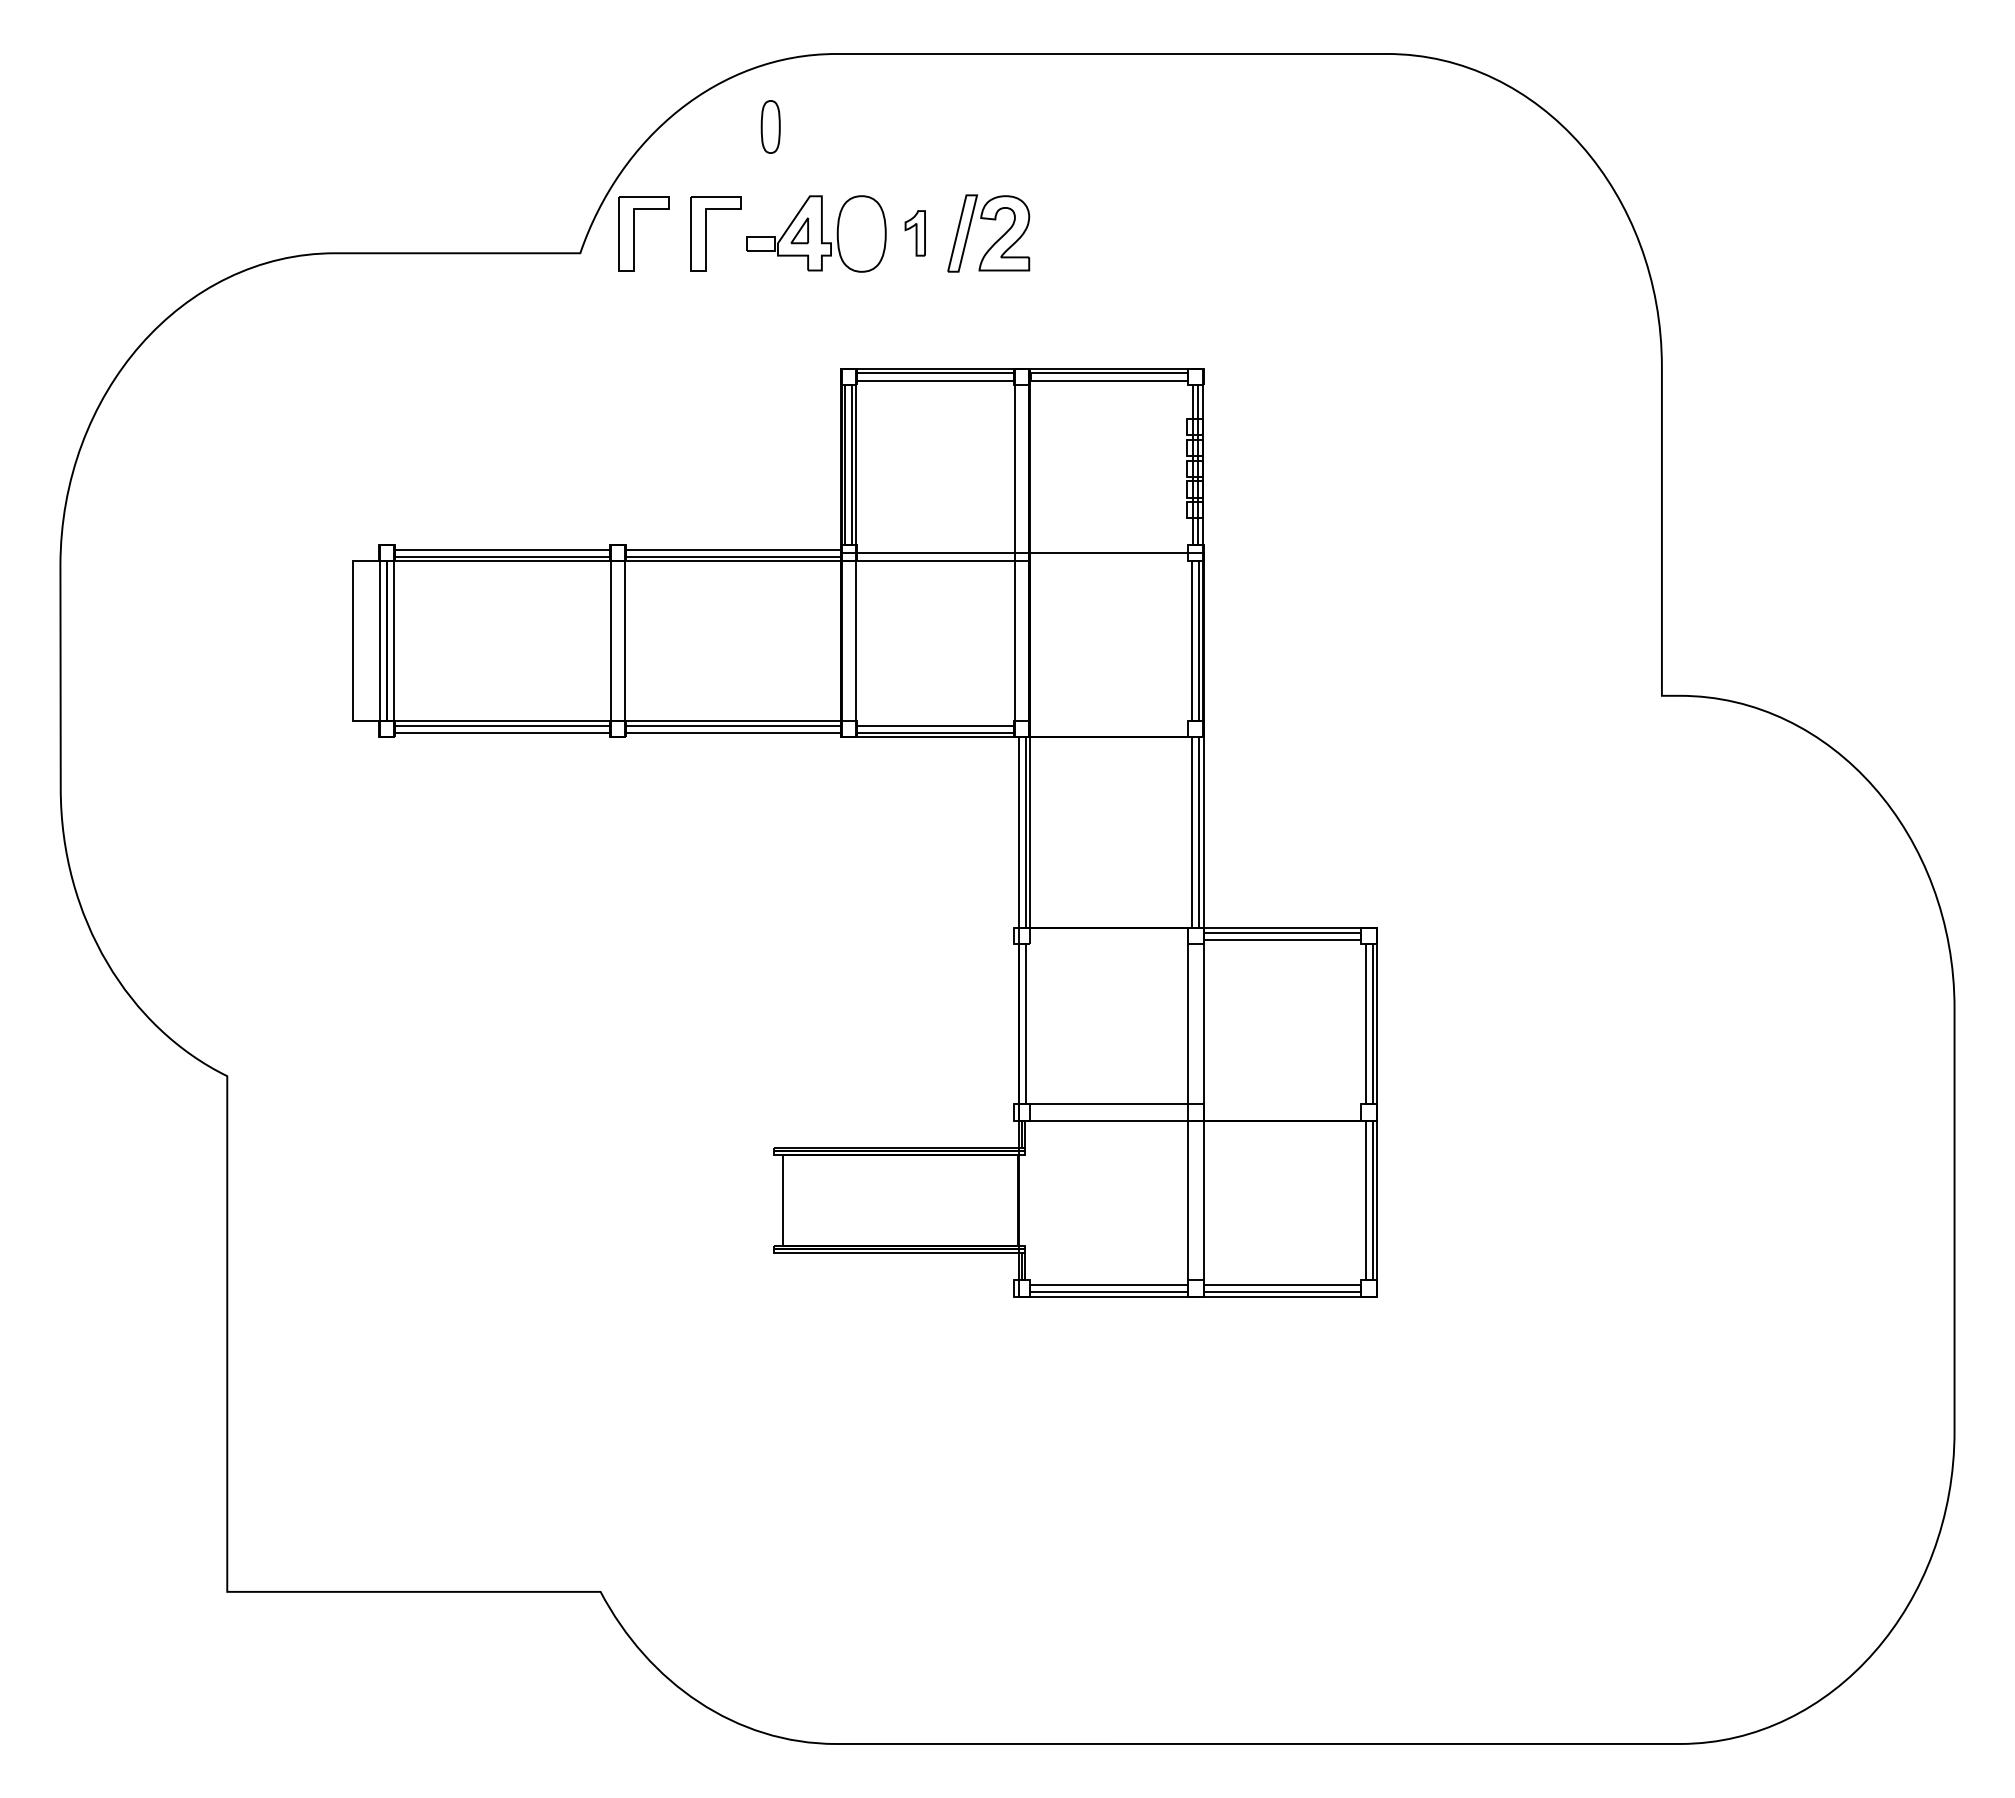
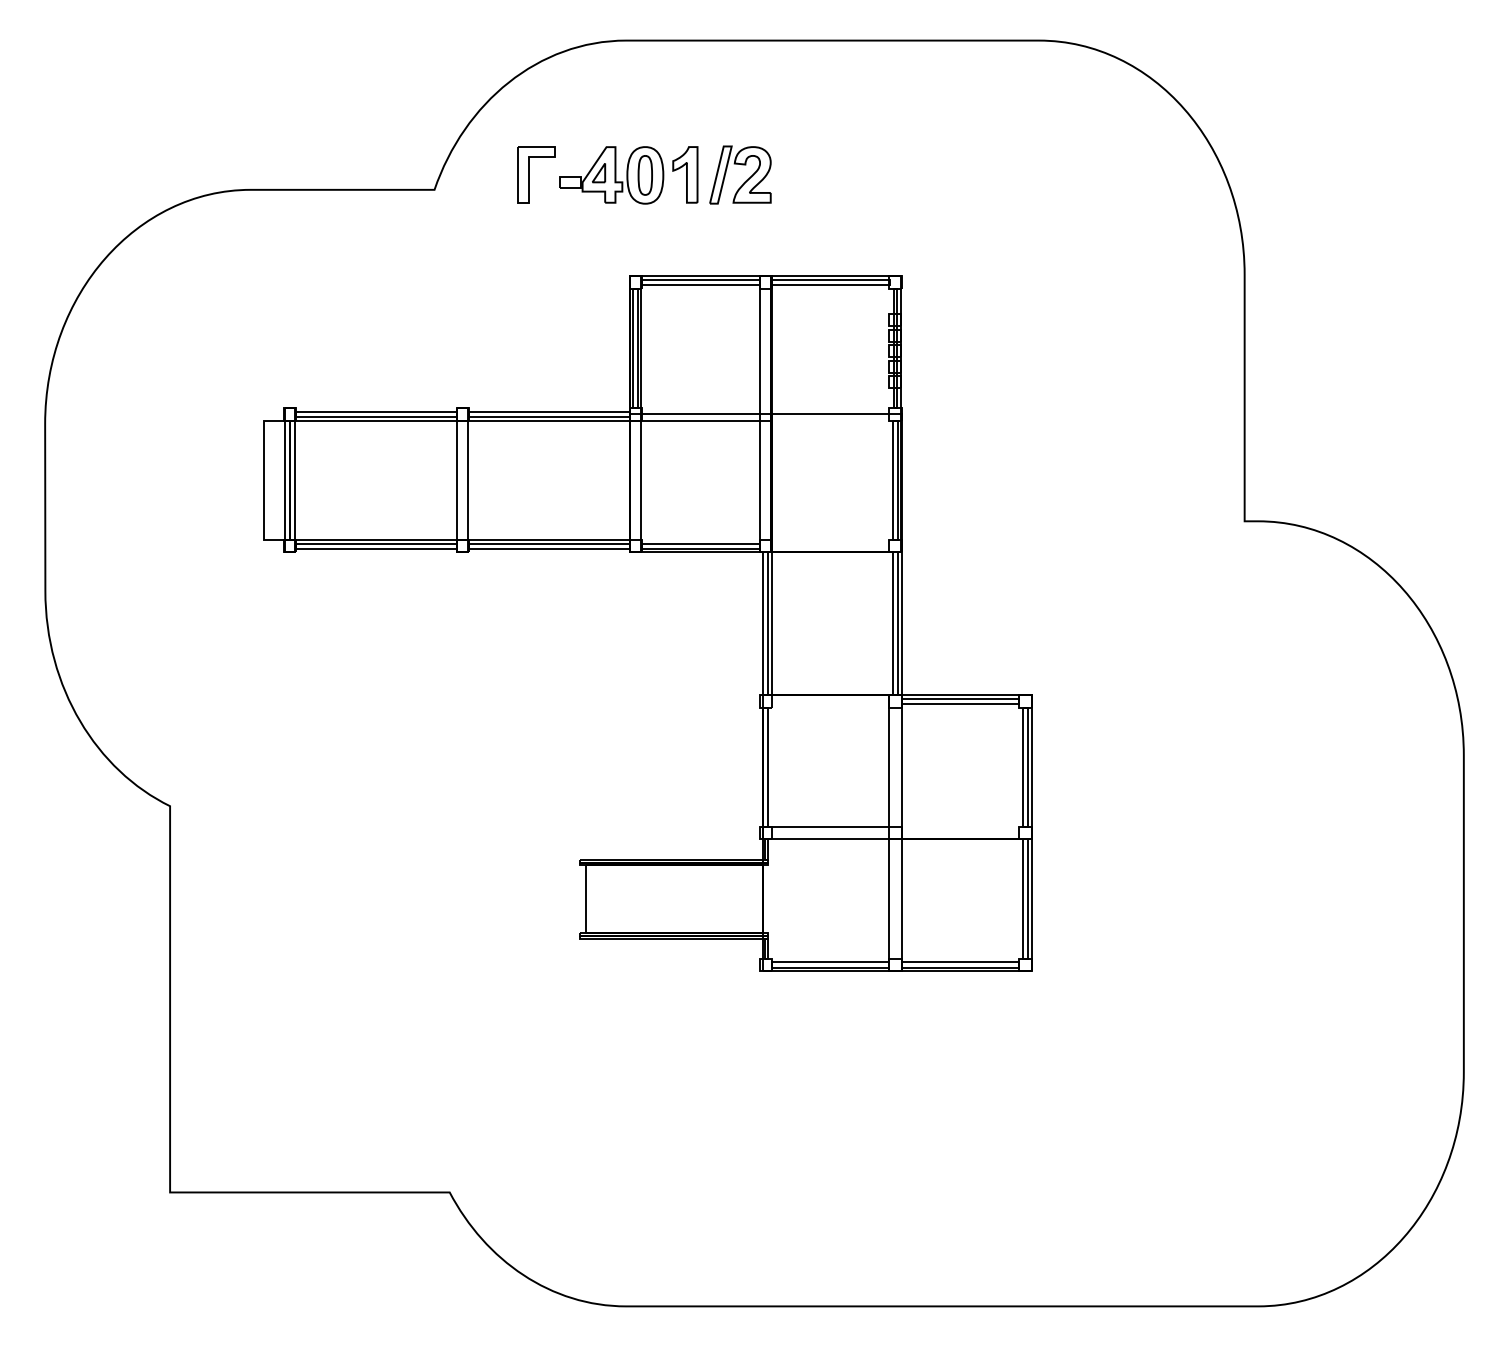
part: (770, 126) -> (645, 175), moved
part: (634, 233) -> (475, 175), removed
part: (915, 233) -> (685, 175), size x1.67

